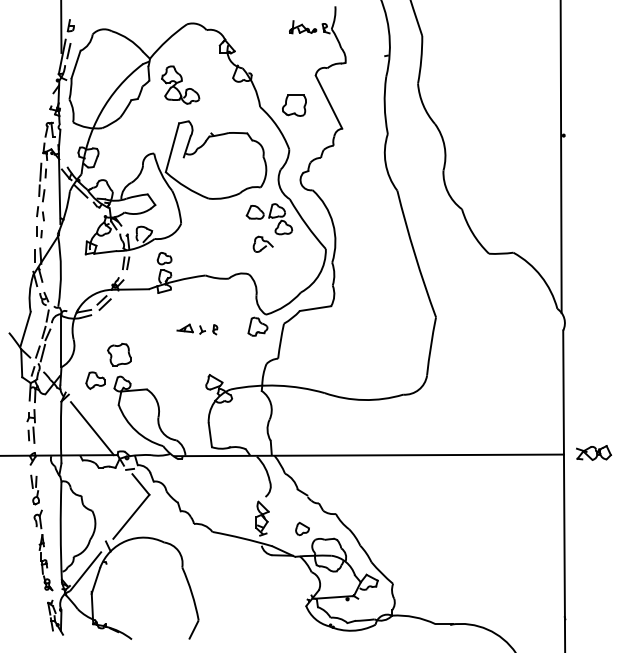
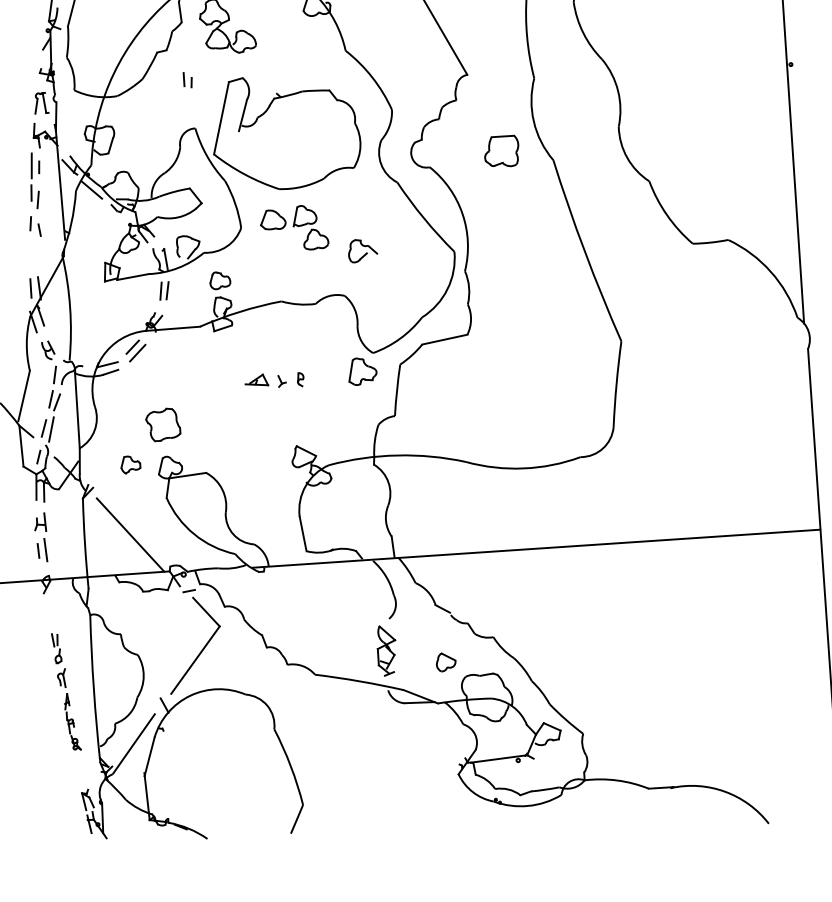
part: (294, 105) -> (501, 151), moved
part: (269, 219) -> (294, 228), moved
part: (39, 232) -> (188, 80), moved
part: (95, 380) -> (130, 464), size x0.7
part: (41, 532) -> (65, 691), size x0.7

